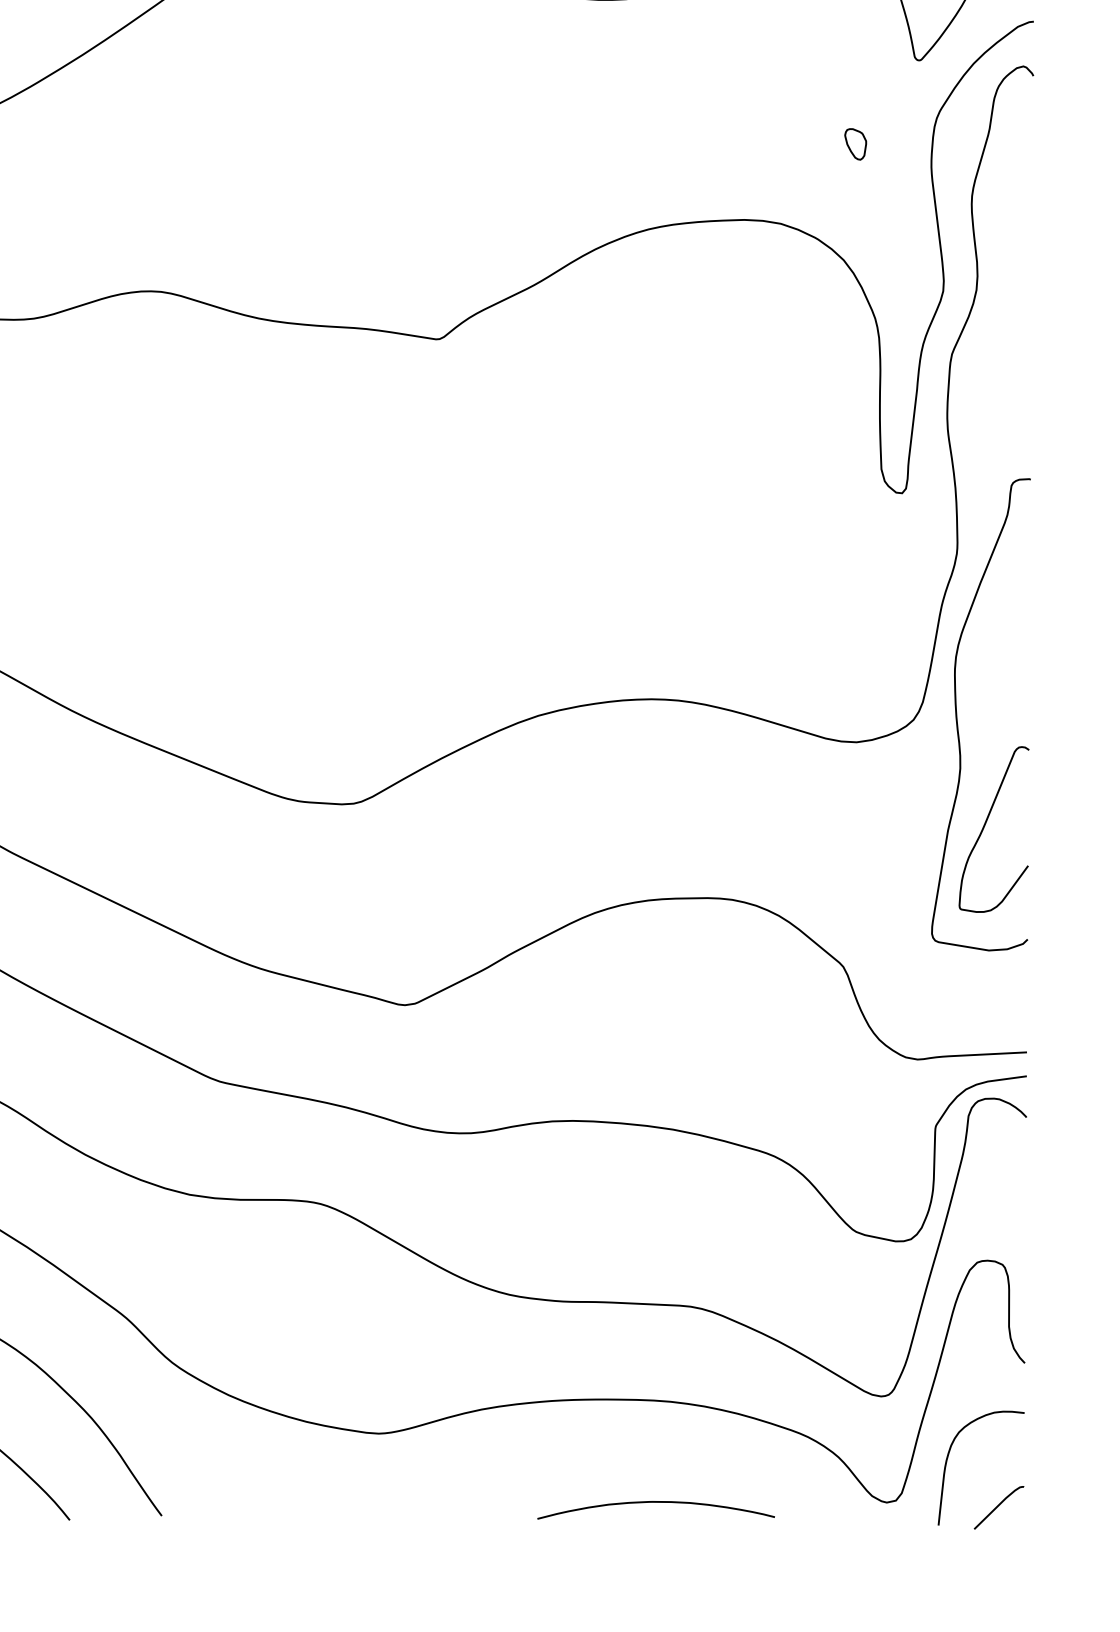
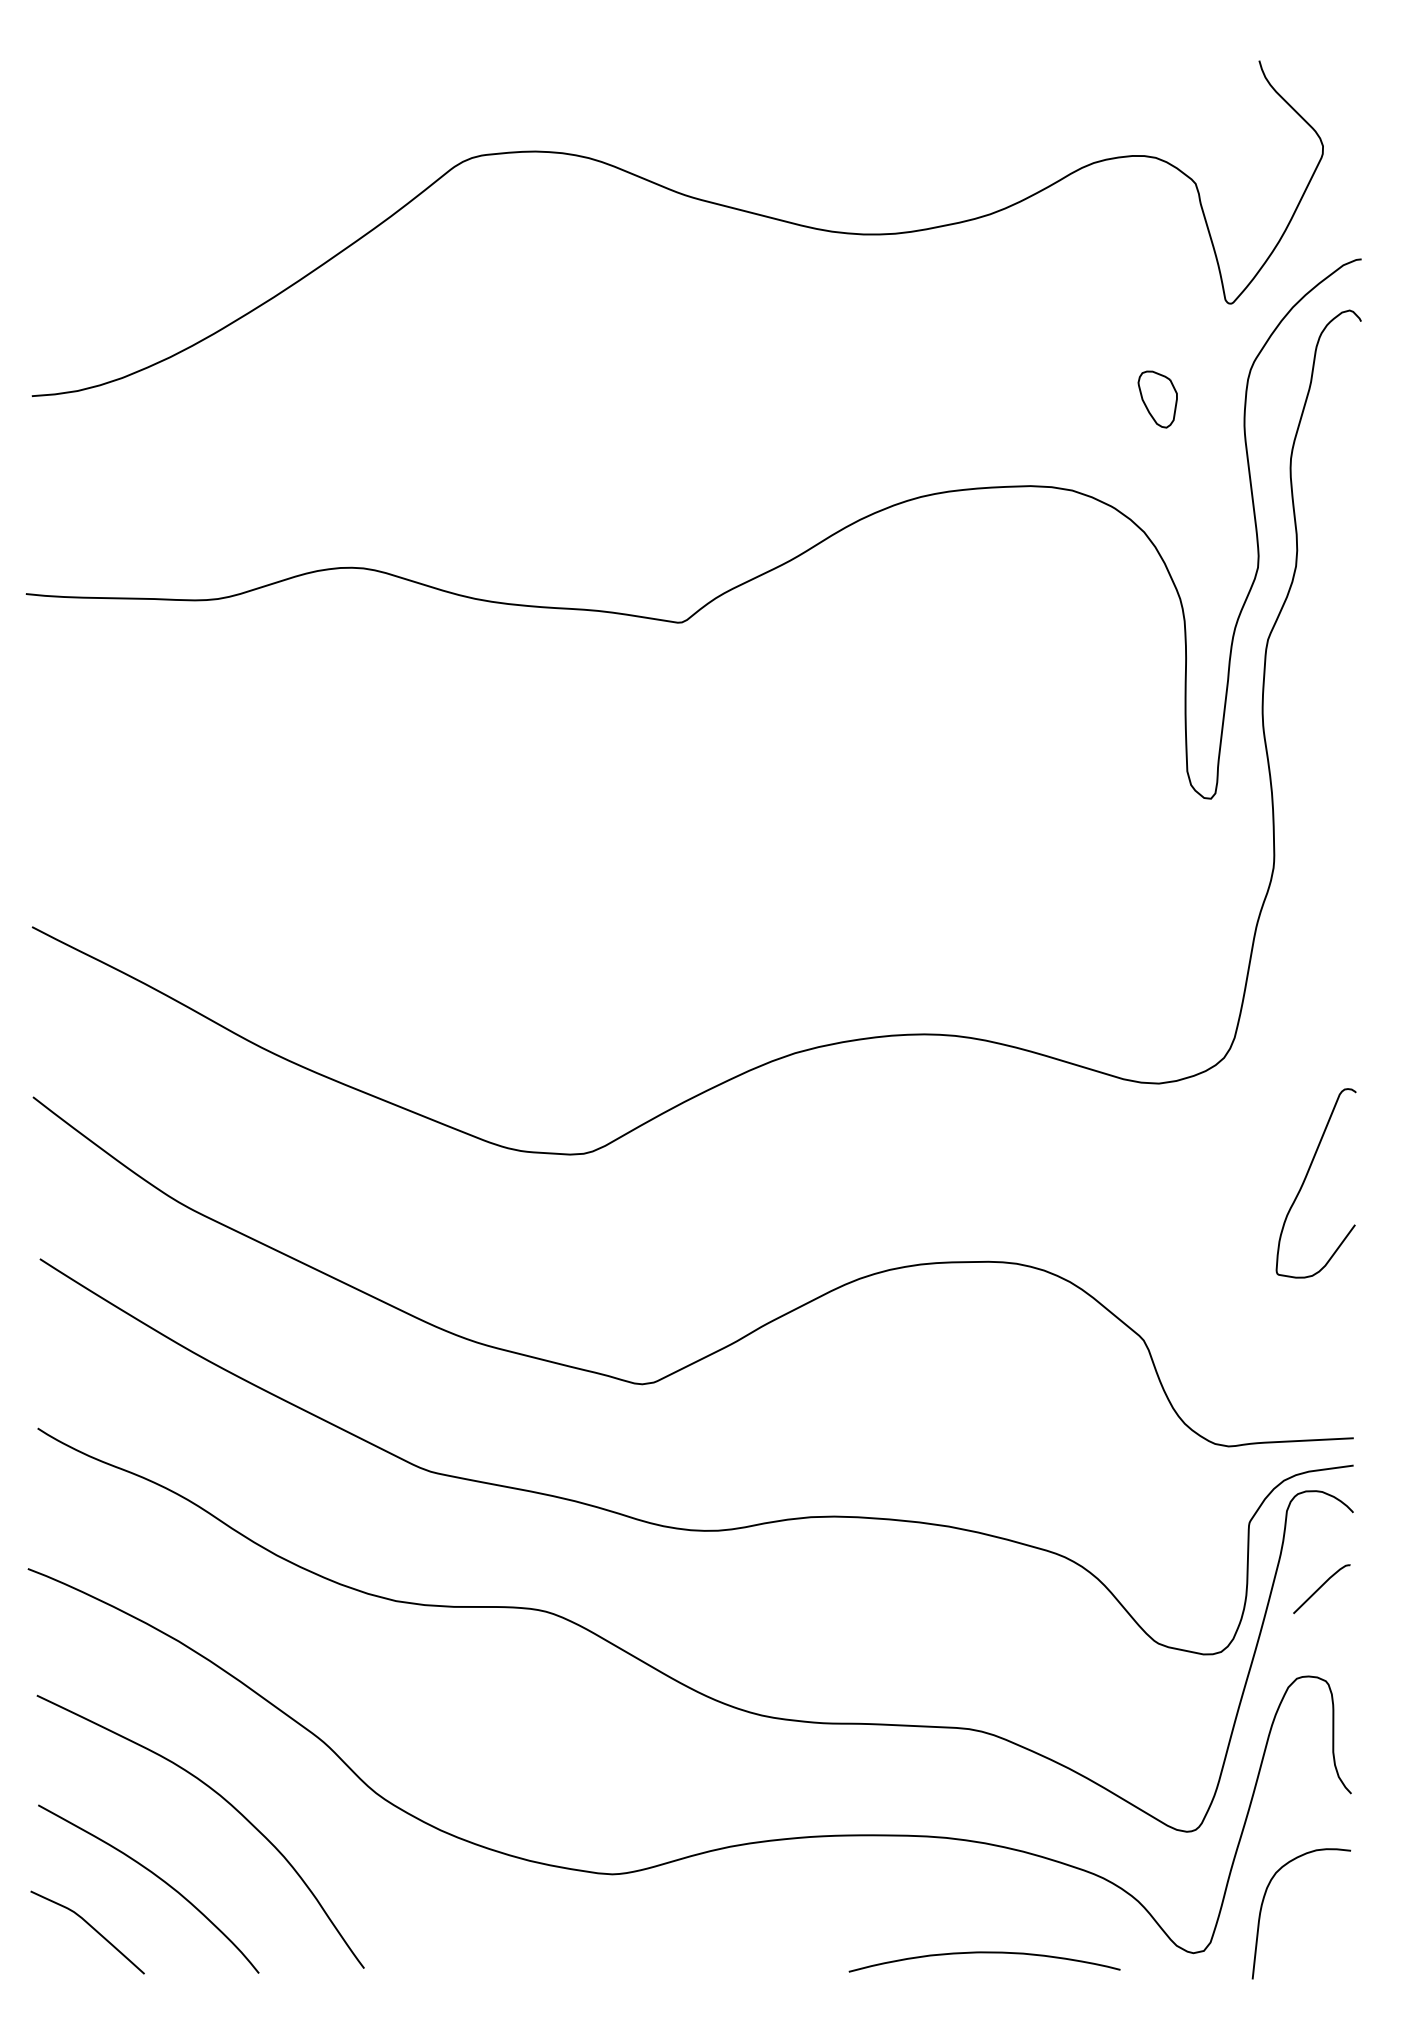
part: (855, 144) -> (1157, 399), size x1.6
curve: (957, 717) -> (1274, 1055), removed
curve: (656, 1502) -> (984, 1953), moved
curve: (997, 1507) -> (1320, 1588), moved

